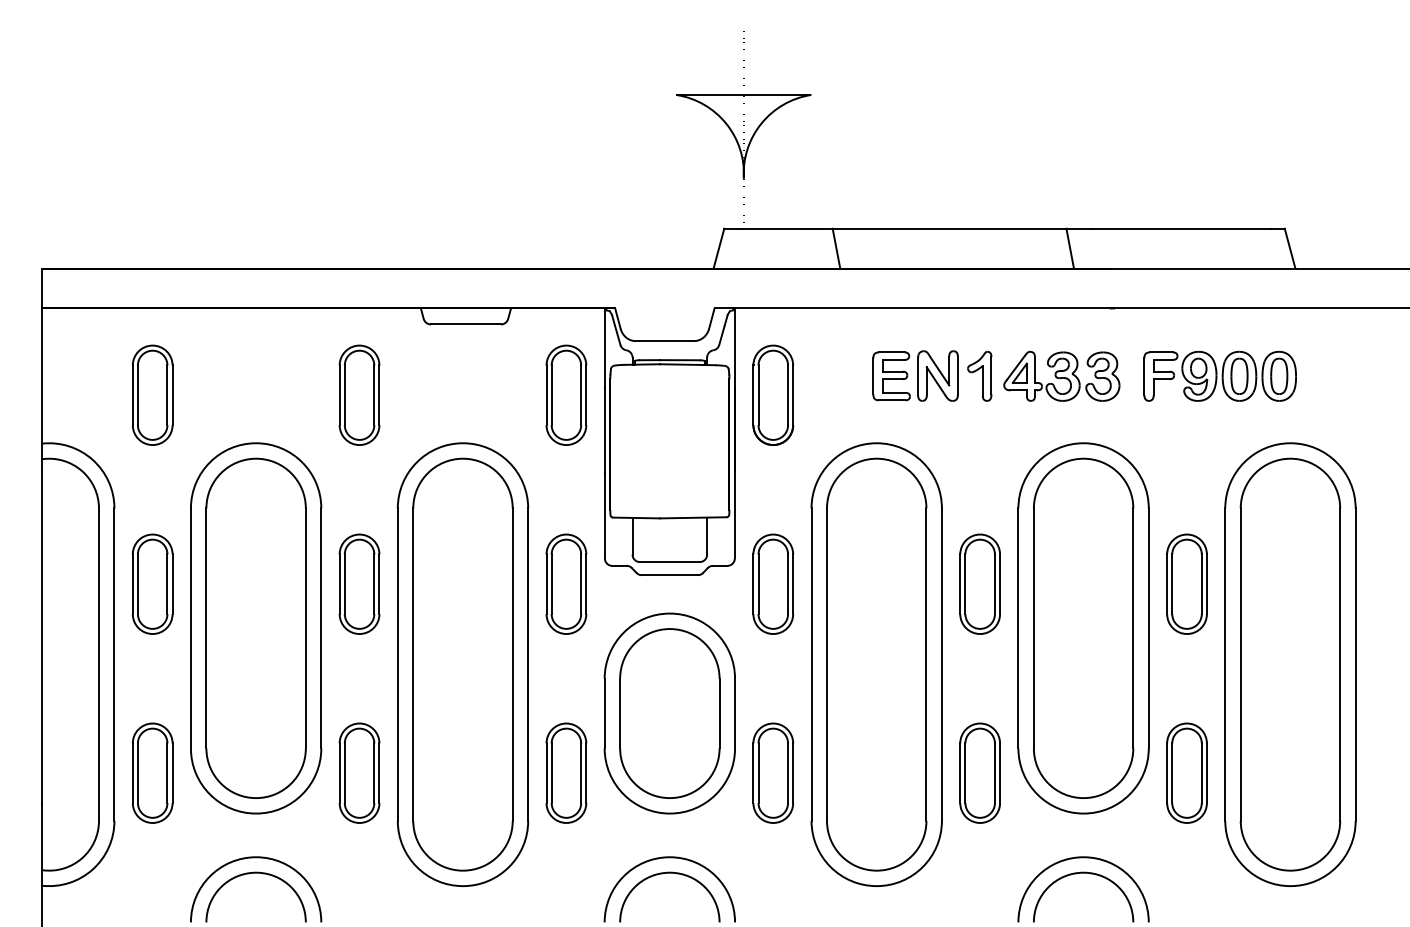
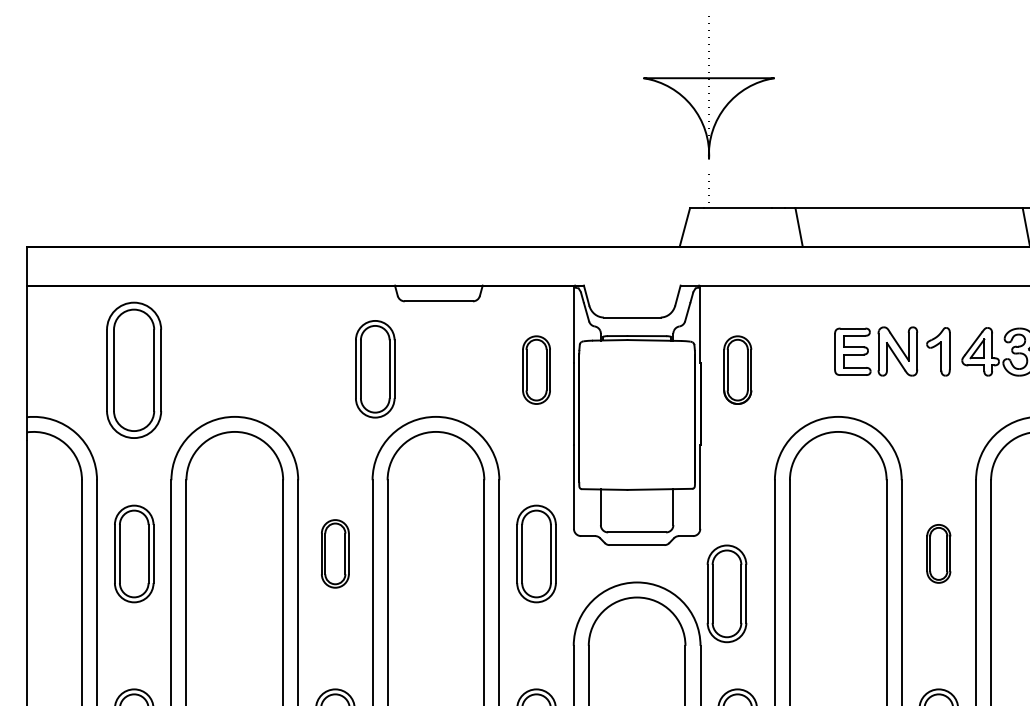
part: (152, 394) -> (134, 369), size x1.4
part: (359, 394) -> (375, 368), moved
part: (566, 394) -> (536, 369), size x0.7
part: (773, 394) -> (737, 369), size x0.7
part: (359, 583) -> (335, 553), size x0.7
part: (773, 583) -> (727, 593), moved
part: (979, 583) -> (938, 553), size x0.6

